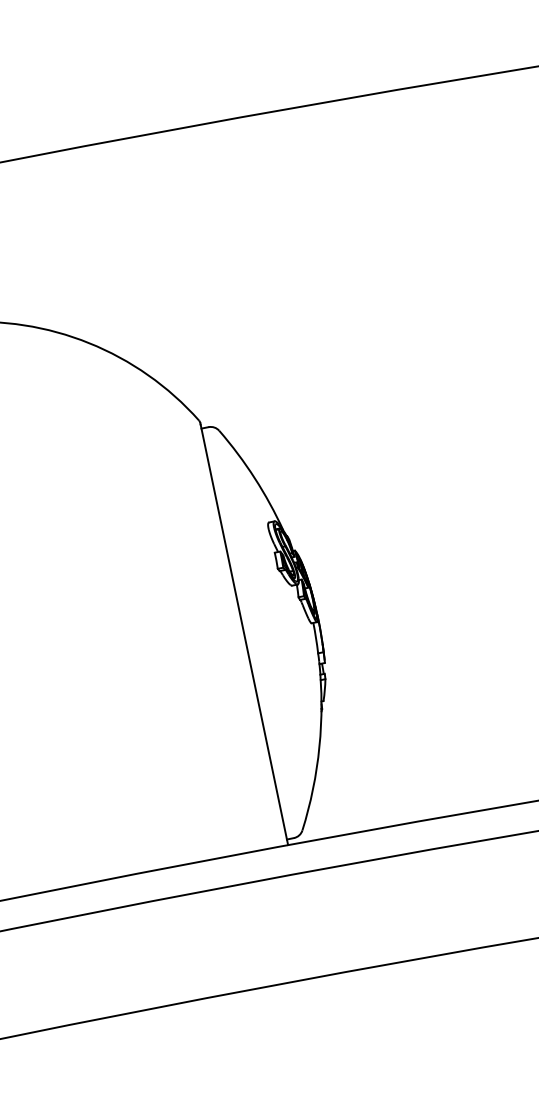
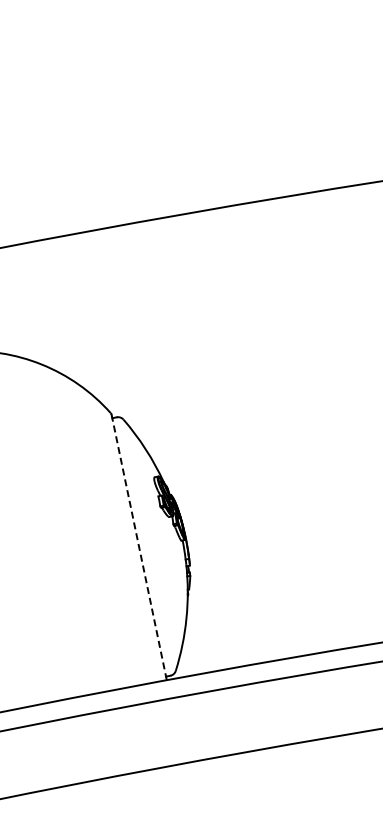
line: (244, 634) -> (139, 547), solid -> dashed

